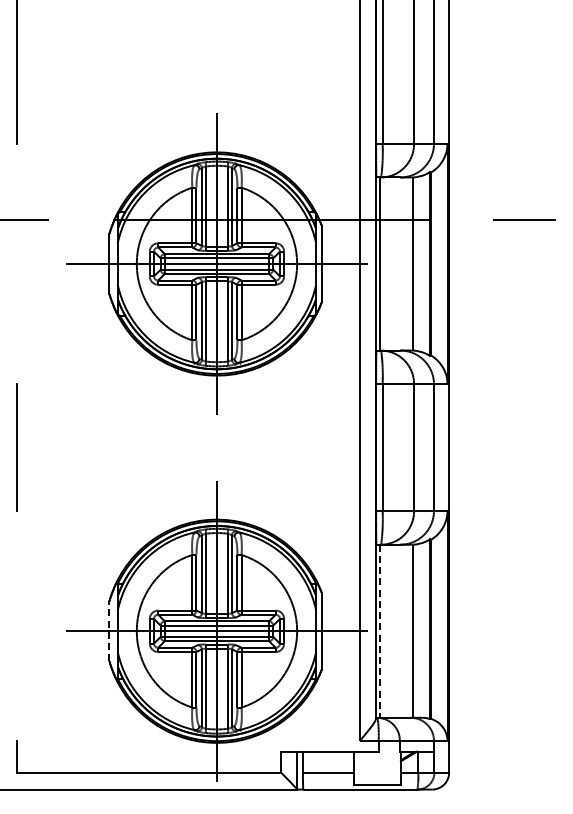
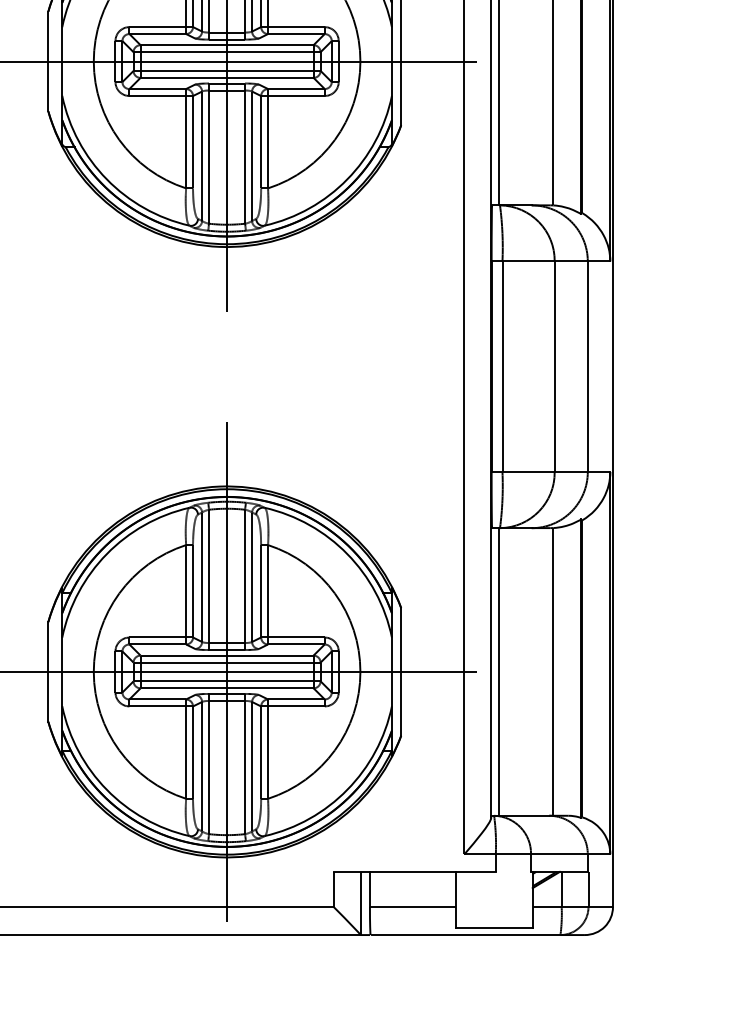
line: (109, 631) -> (48, 672), dashed -> solid
line: (380, 631) -> (498, 672), dashed -> solid

